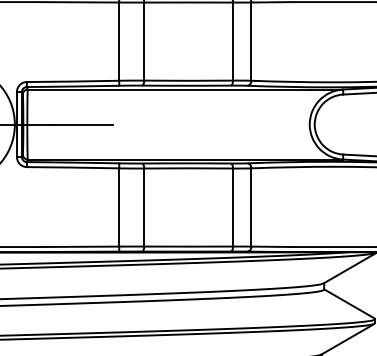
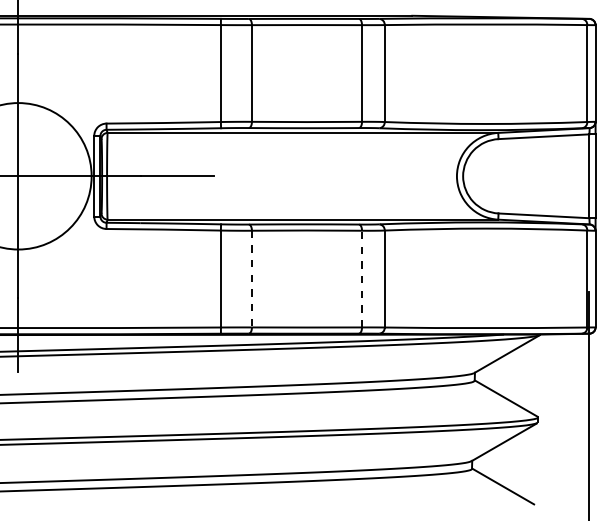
line: (143, 207) -> (251, 279), solid -> dashed
line: (233, 207) -> (362, 278), solid -> dashed

